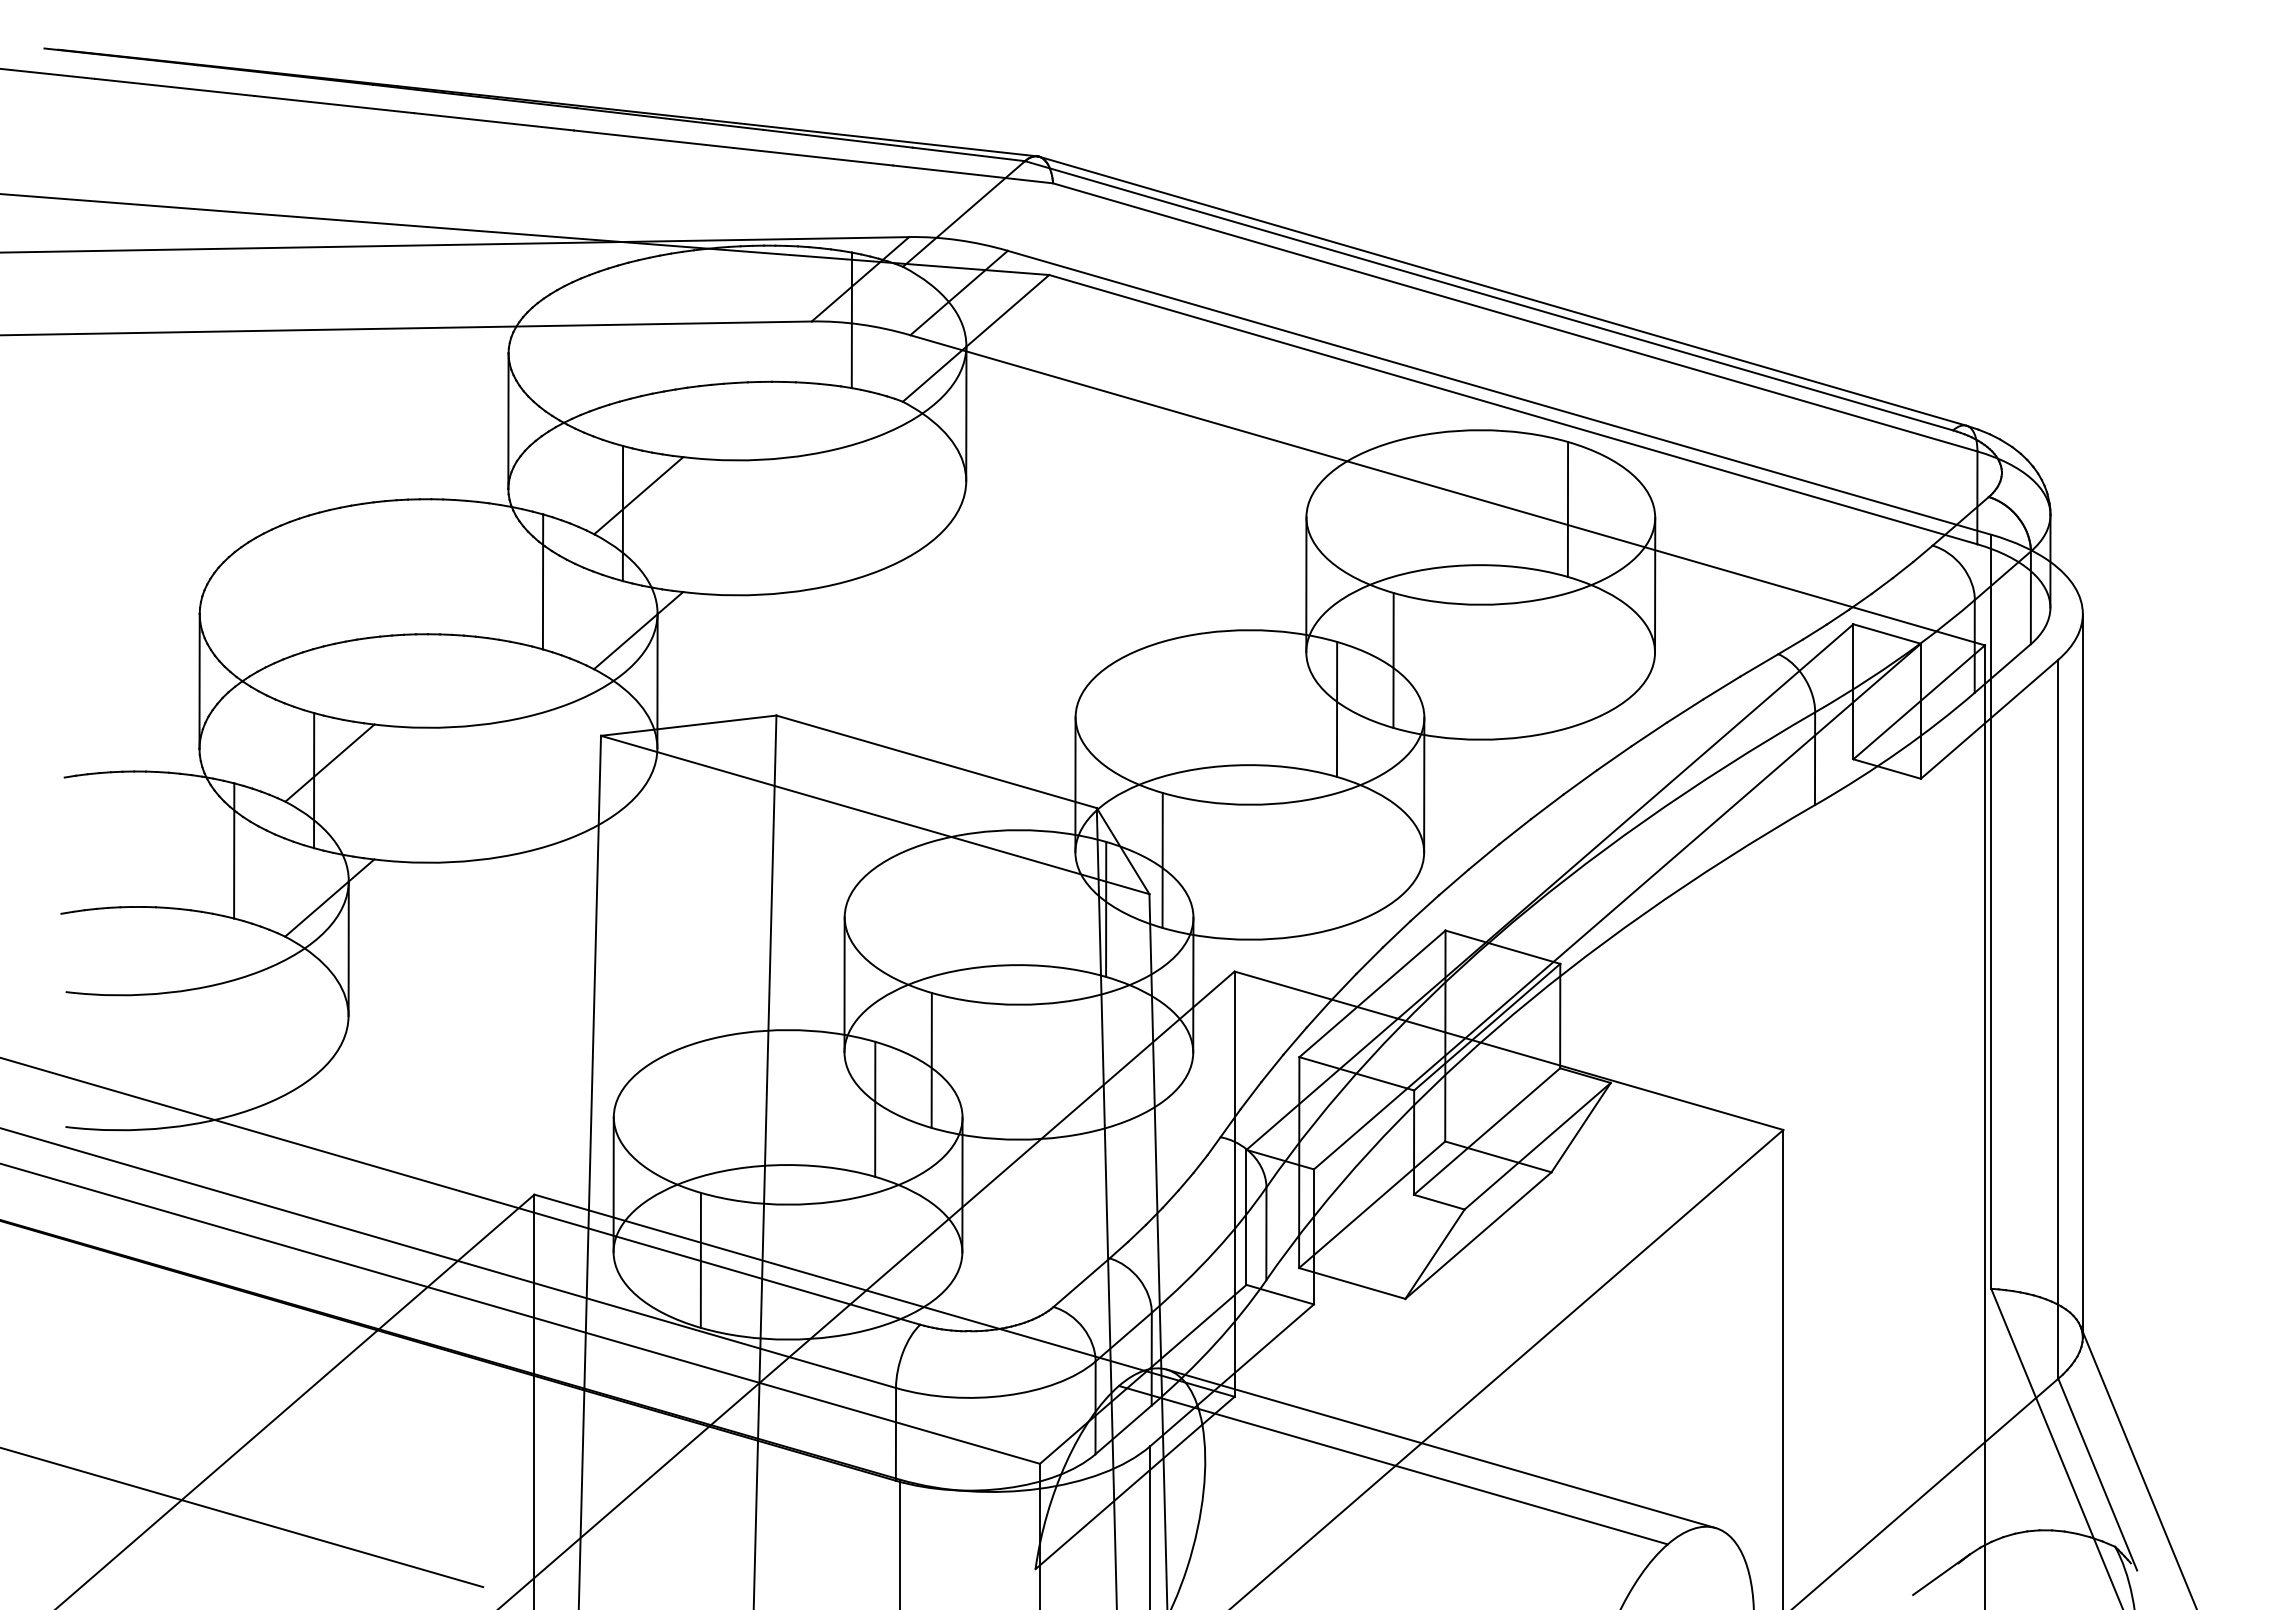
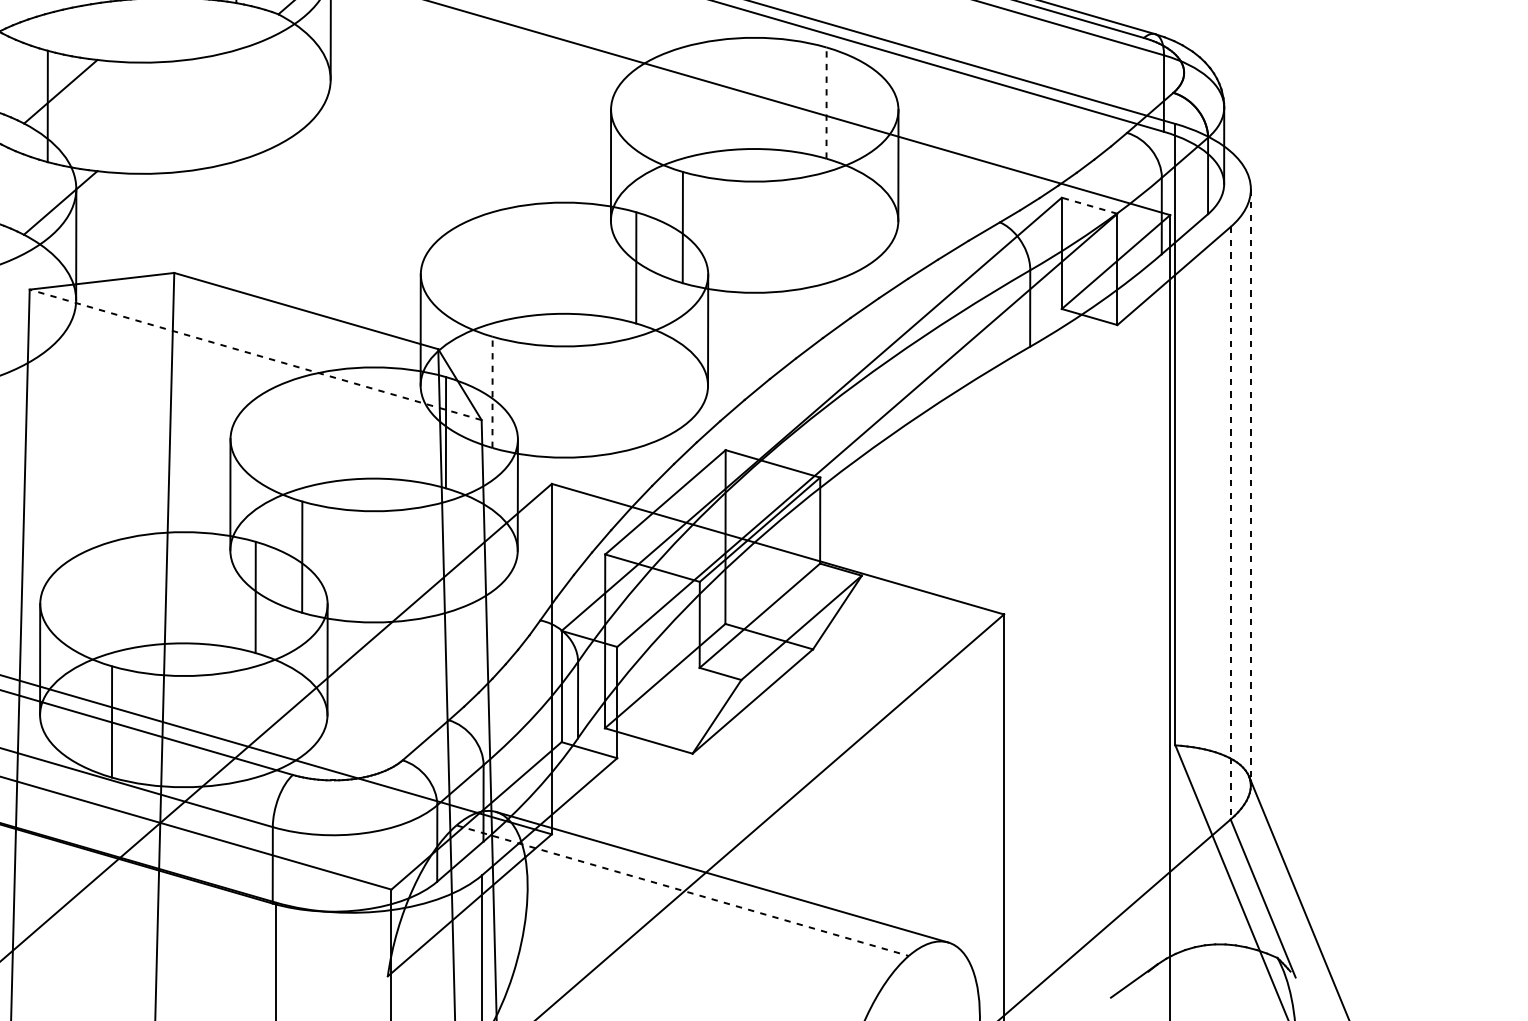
line: (1567, 508) -> (826, 102), solid -> dashed
line: (1886, 633) -> (1089, 205), solid -> dashed
line: (874, 814) -> (255, 354), solid -> dashed
line: (1162, 859) -> (492, 391), solid -> dashed
line: (2082, 975) -> (1250, 487), solid -> dashed
line: (2058, 1019) -> (1230, 523), solid -> dashed
line: (1393, 1465) -> (682, 890), solid -> dashed

